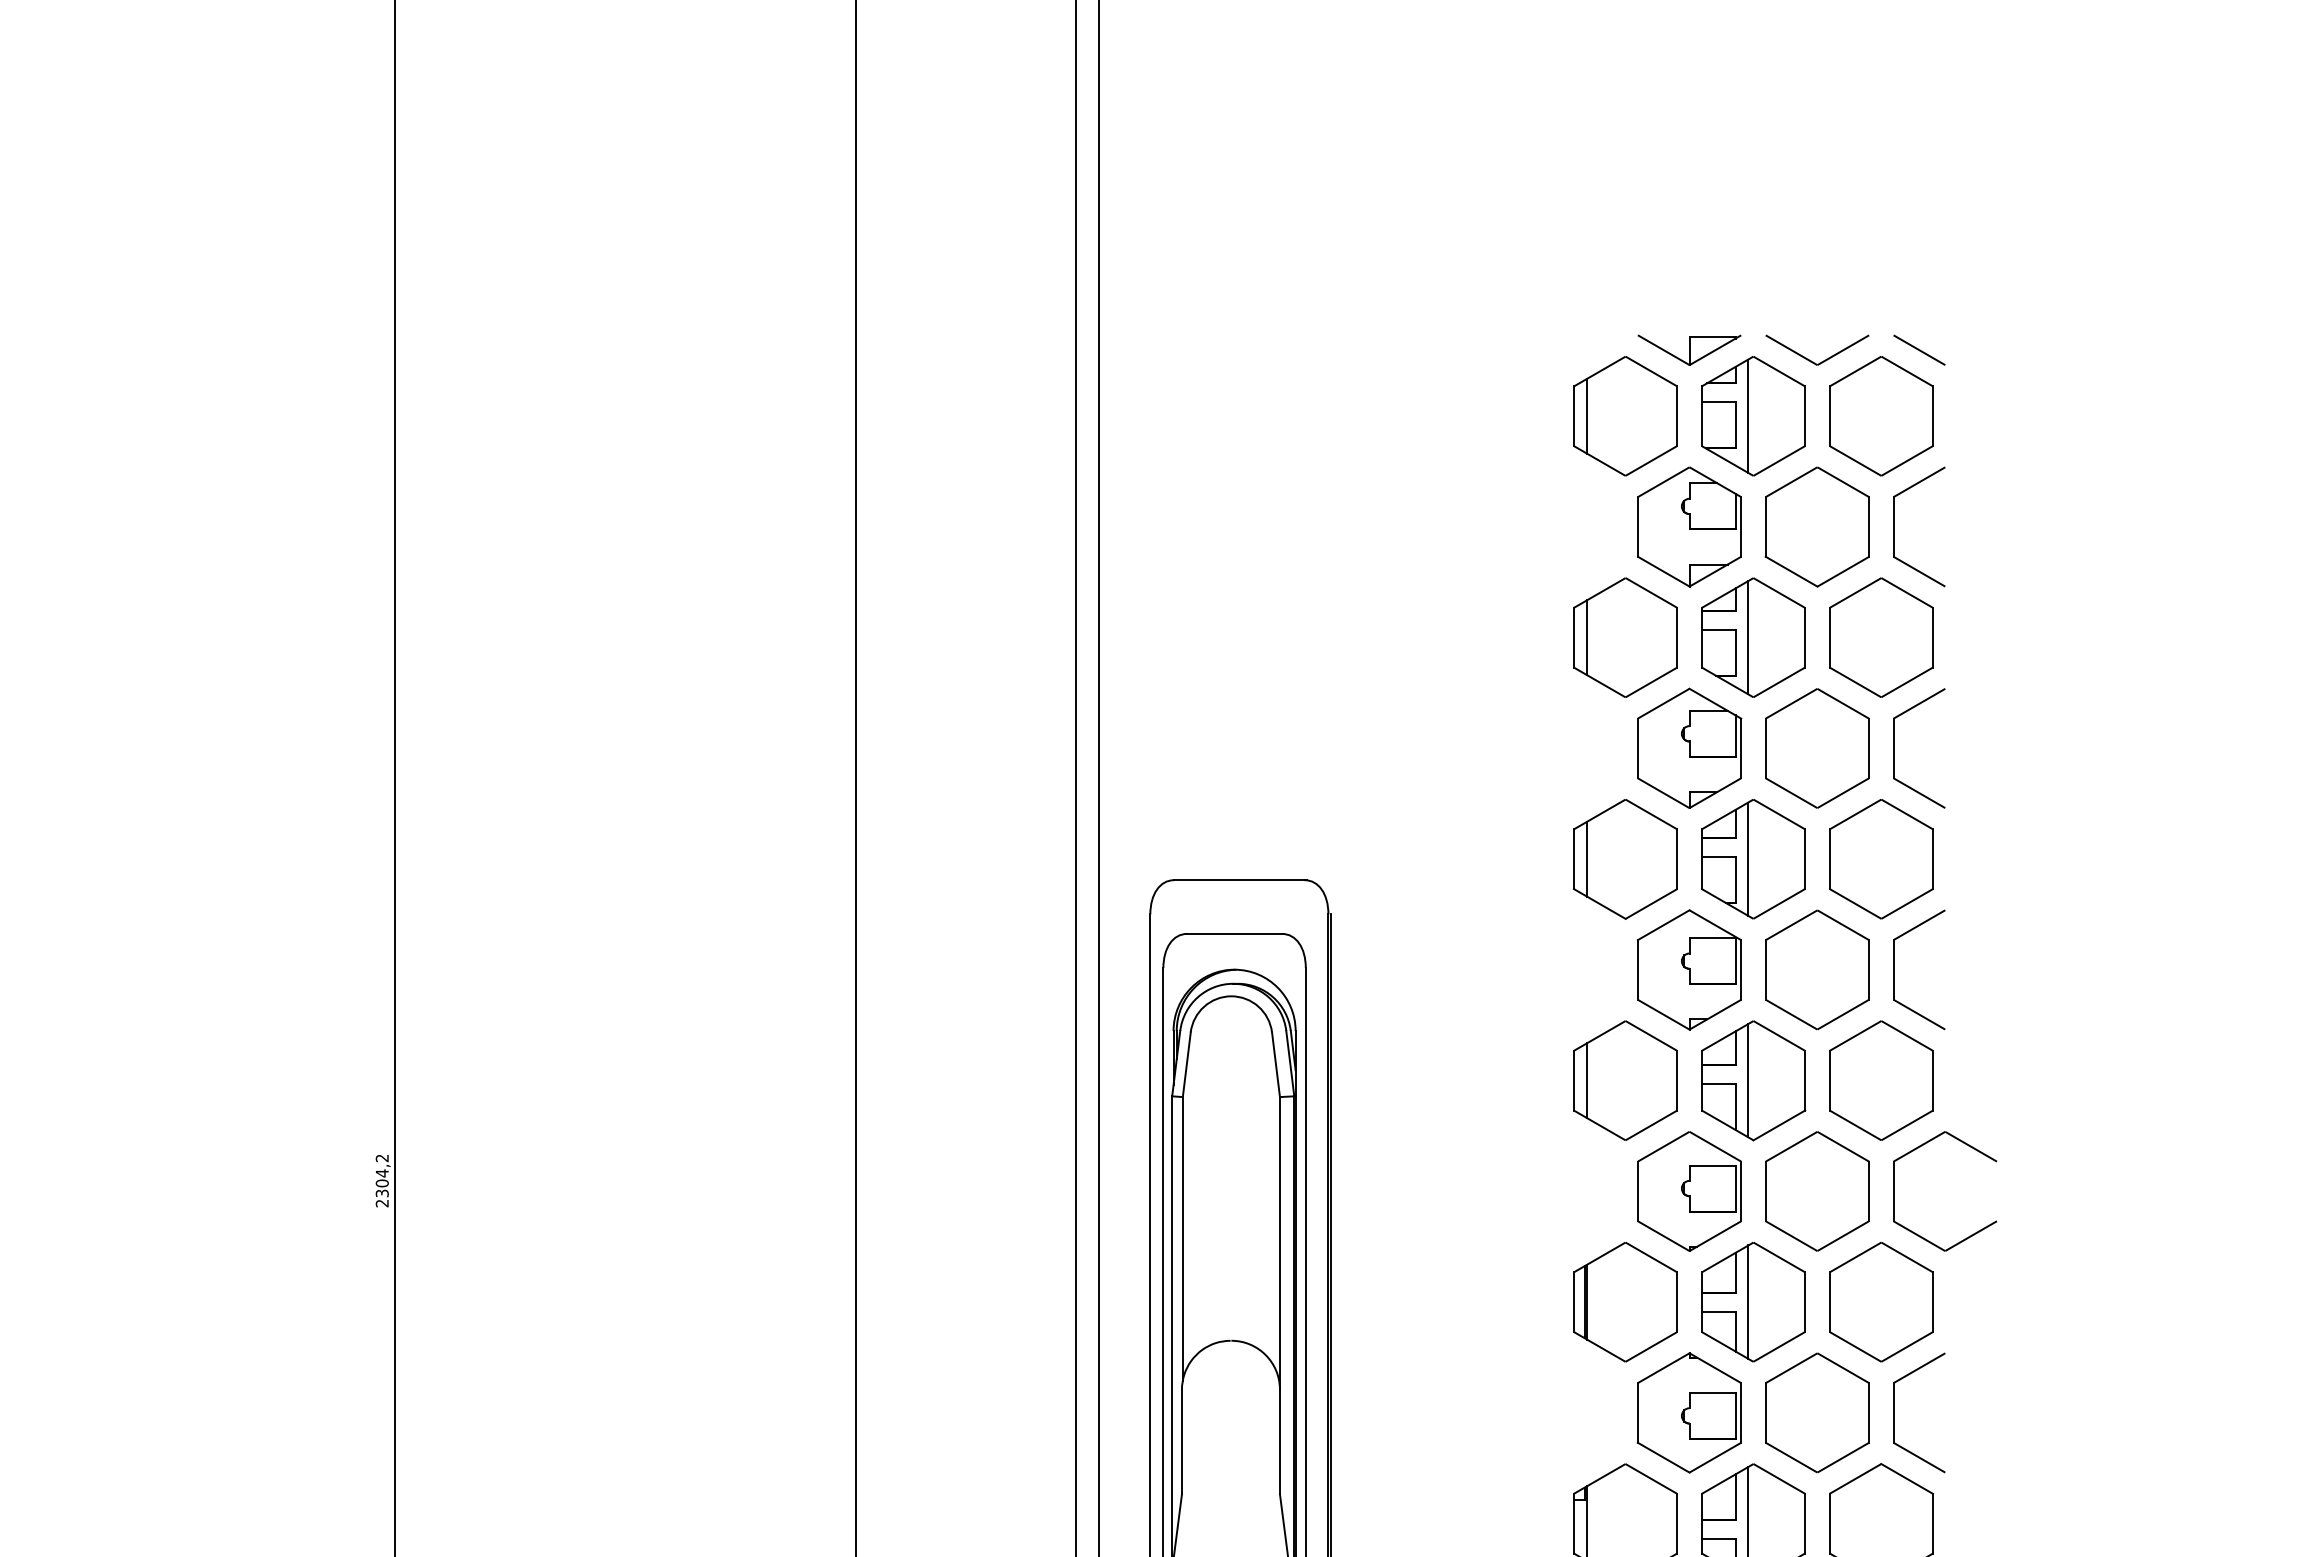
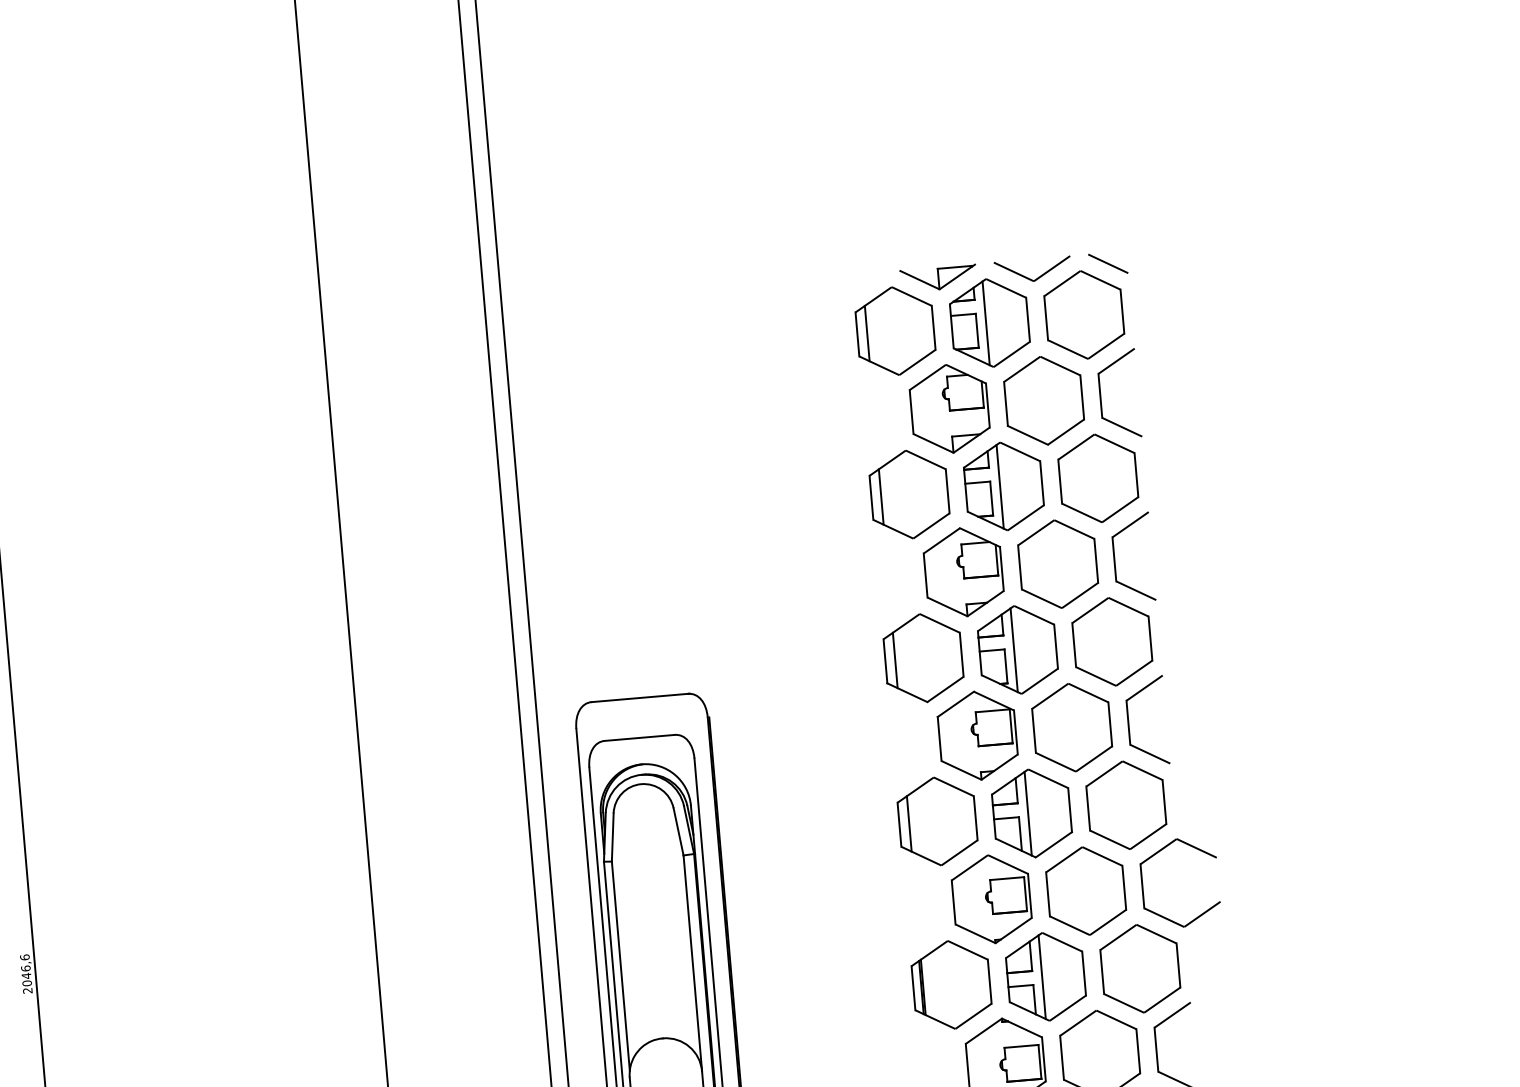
text: (381, 1175) -> (25, 970), 2304,2 -> 2046,6

